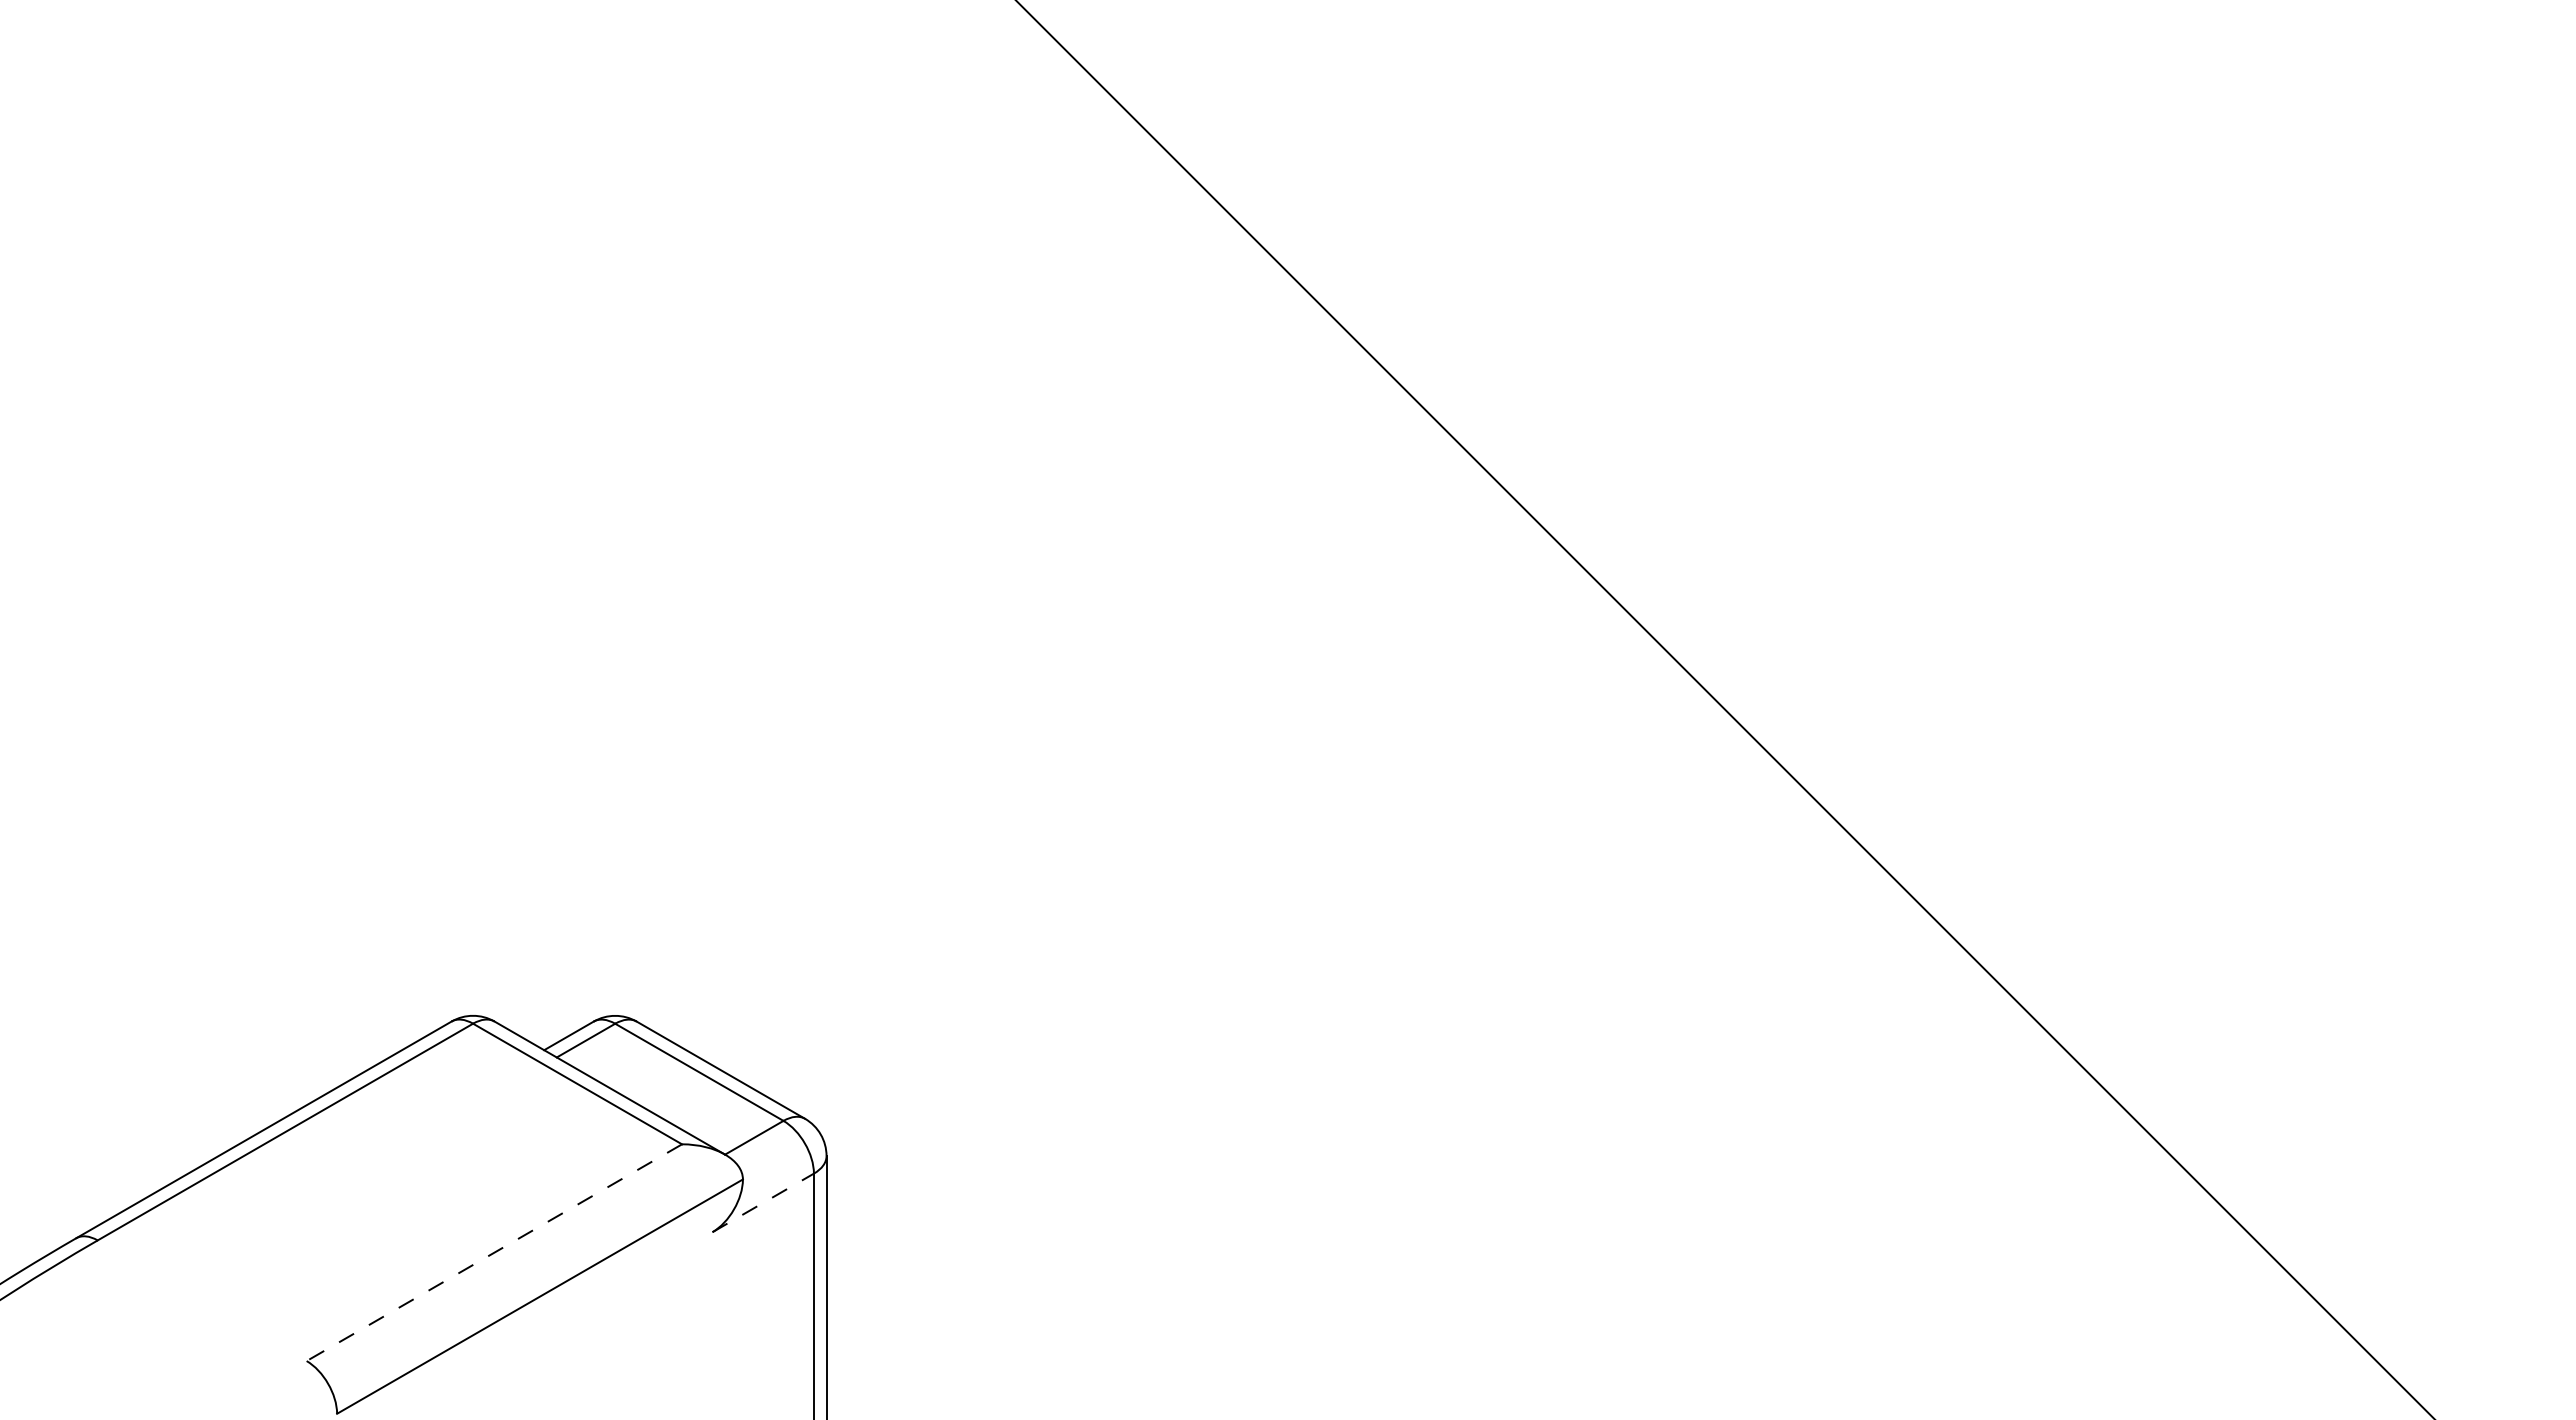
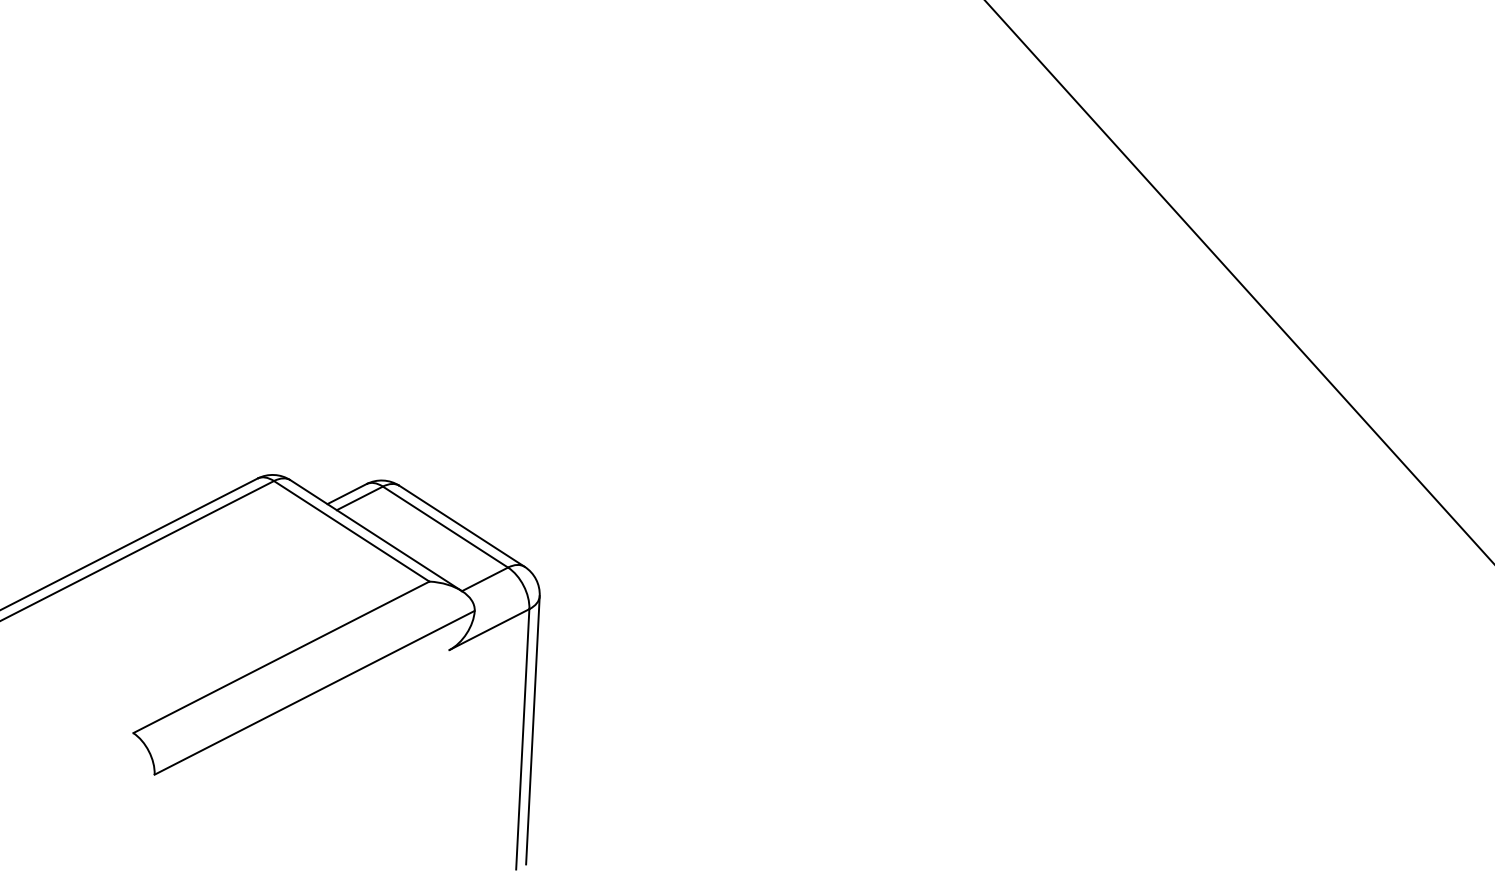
line: (763, 1202) -> (489, 629), dashed -> solid
line: (494, 1252) -> (281, 657), dashed -> solid

